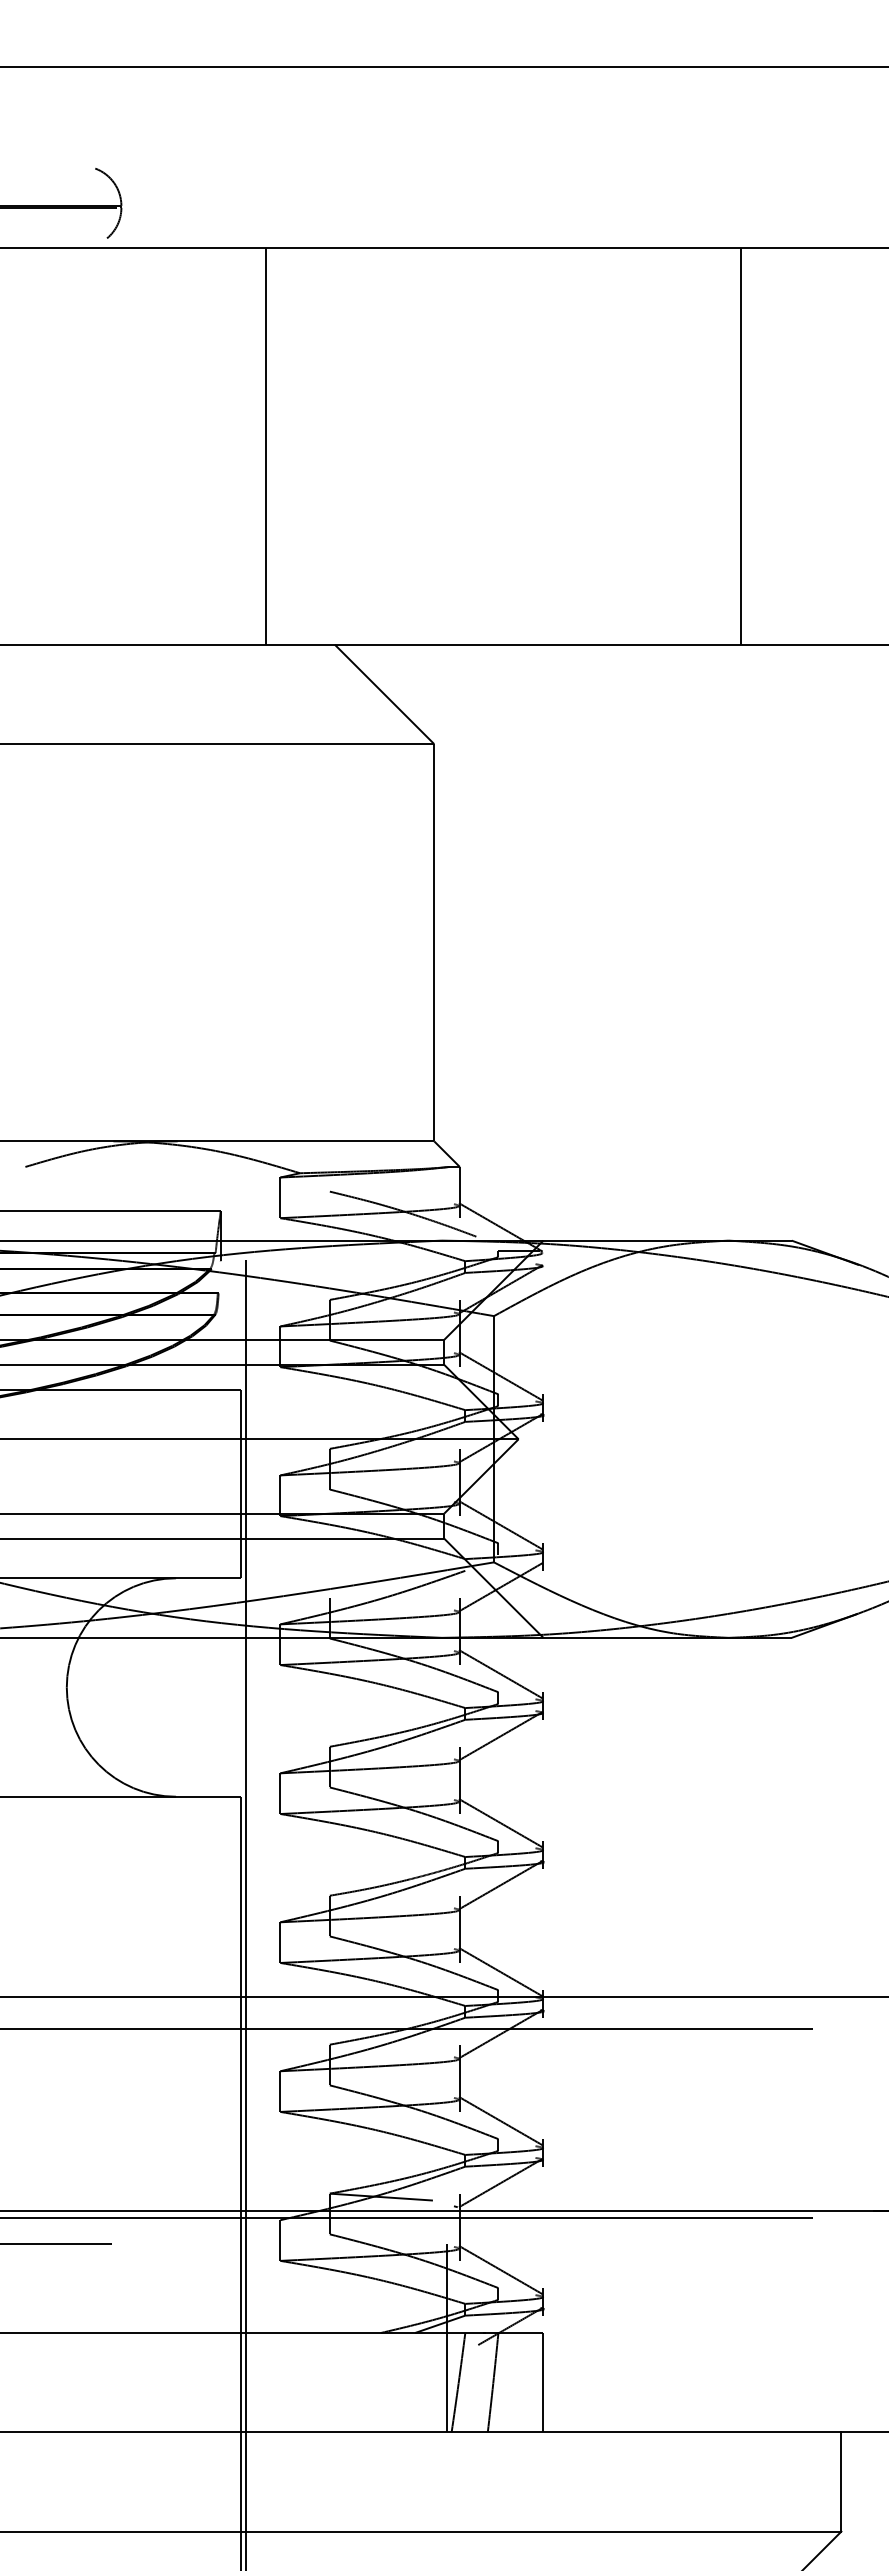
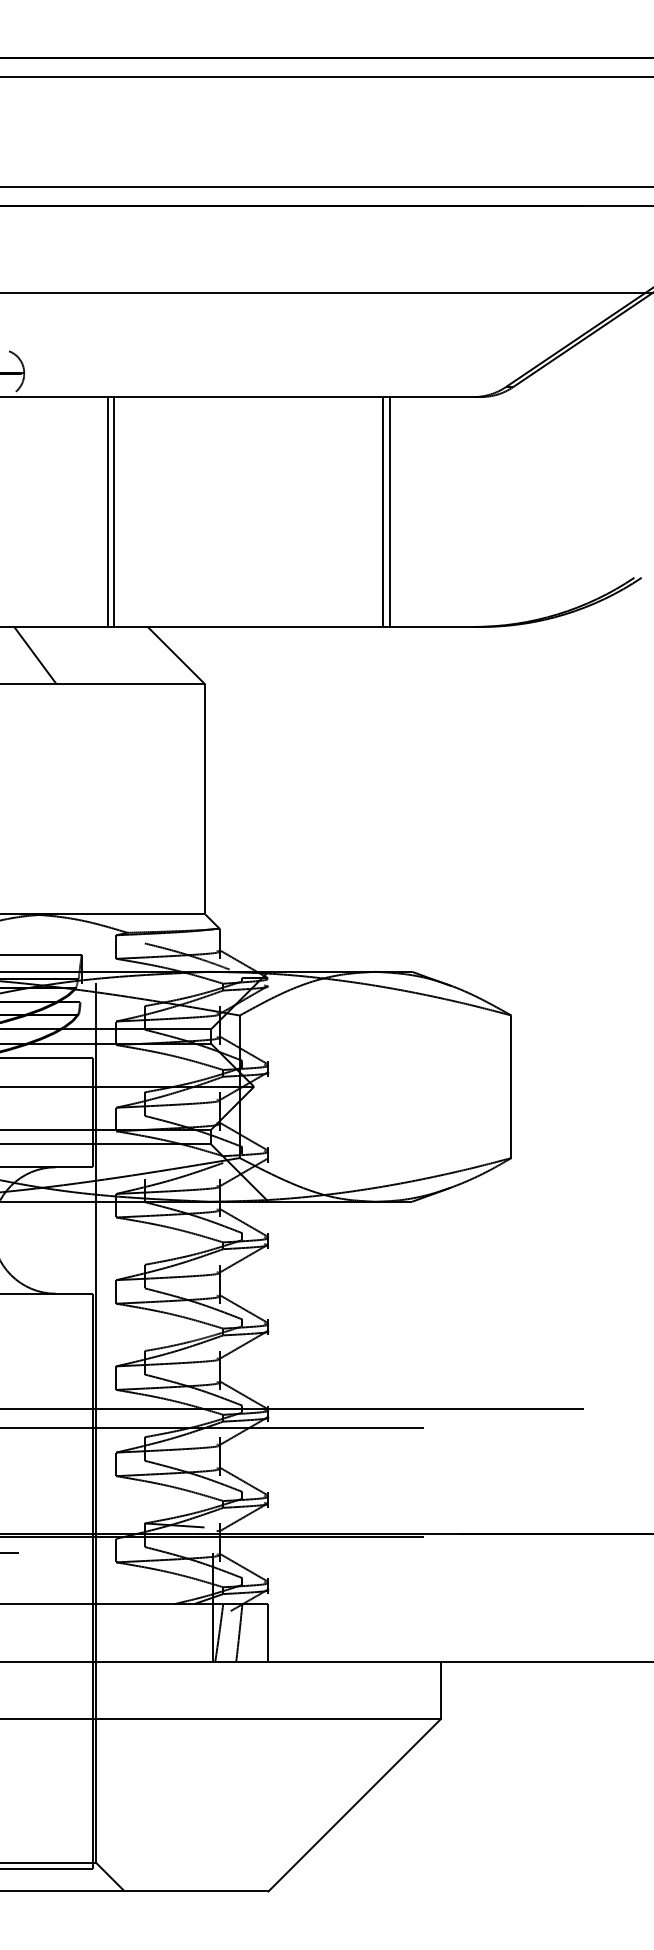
line: (275, 445) -> (113, 511), added
line: (752, 445) -> (389, 511), added
line: (140, 694) -> (35, 655), added

